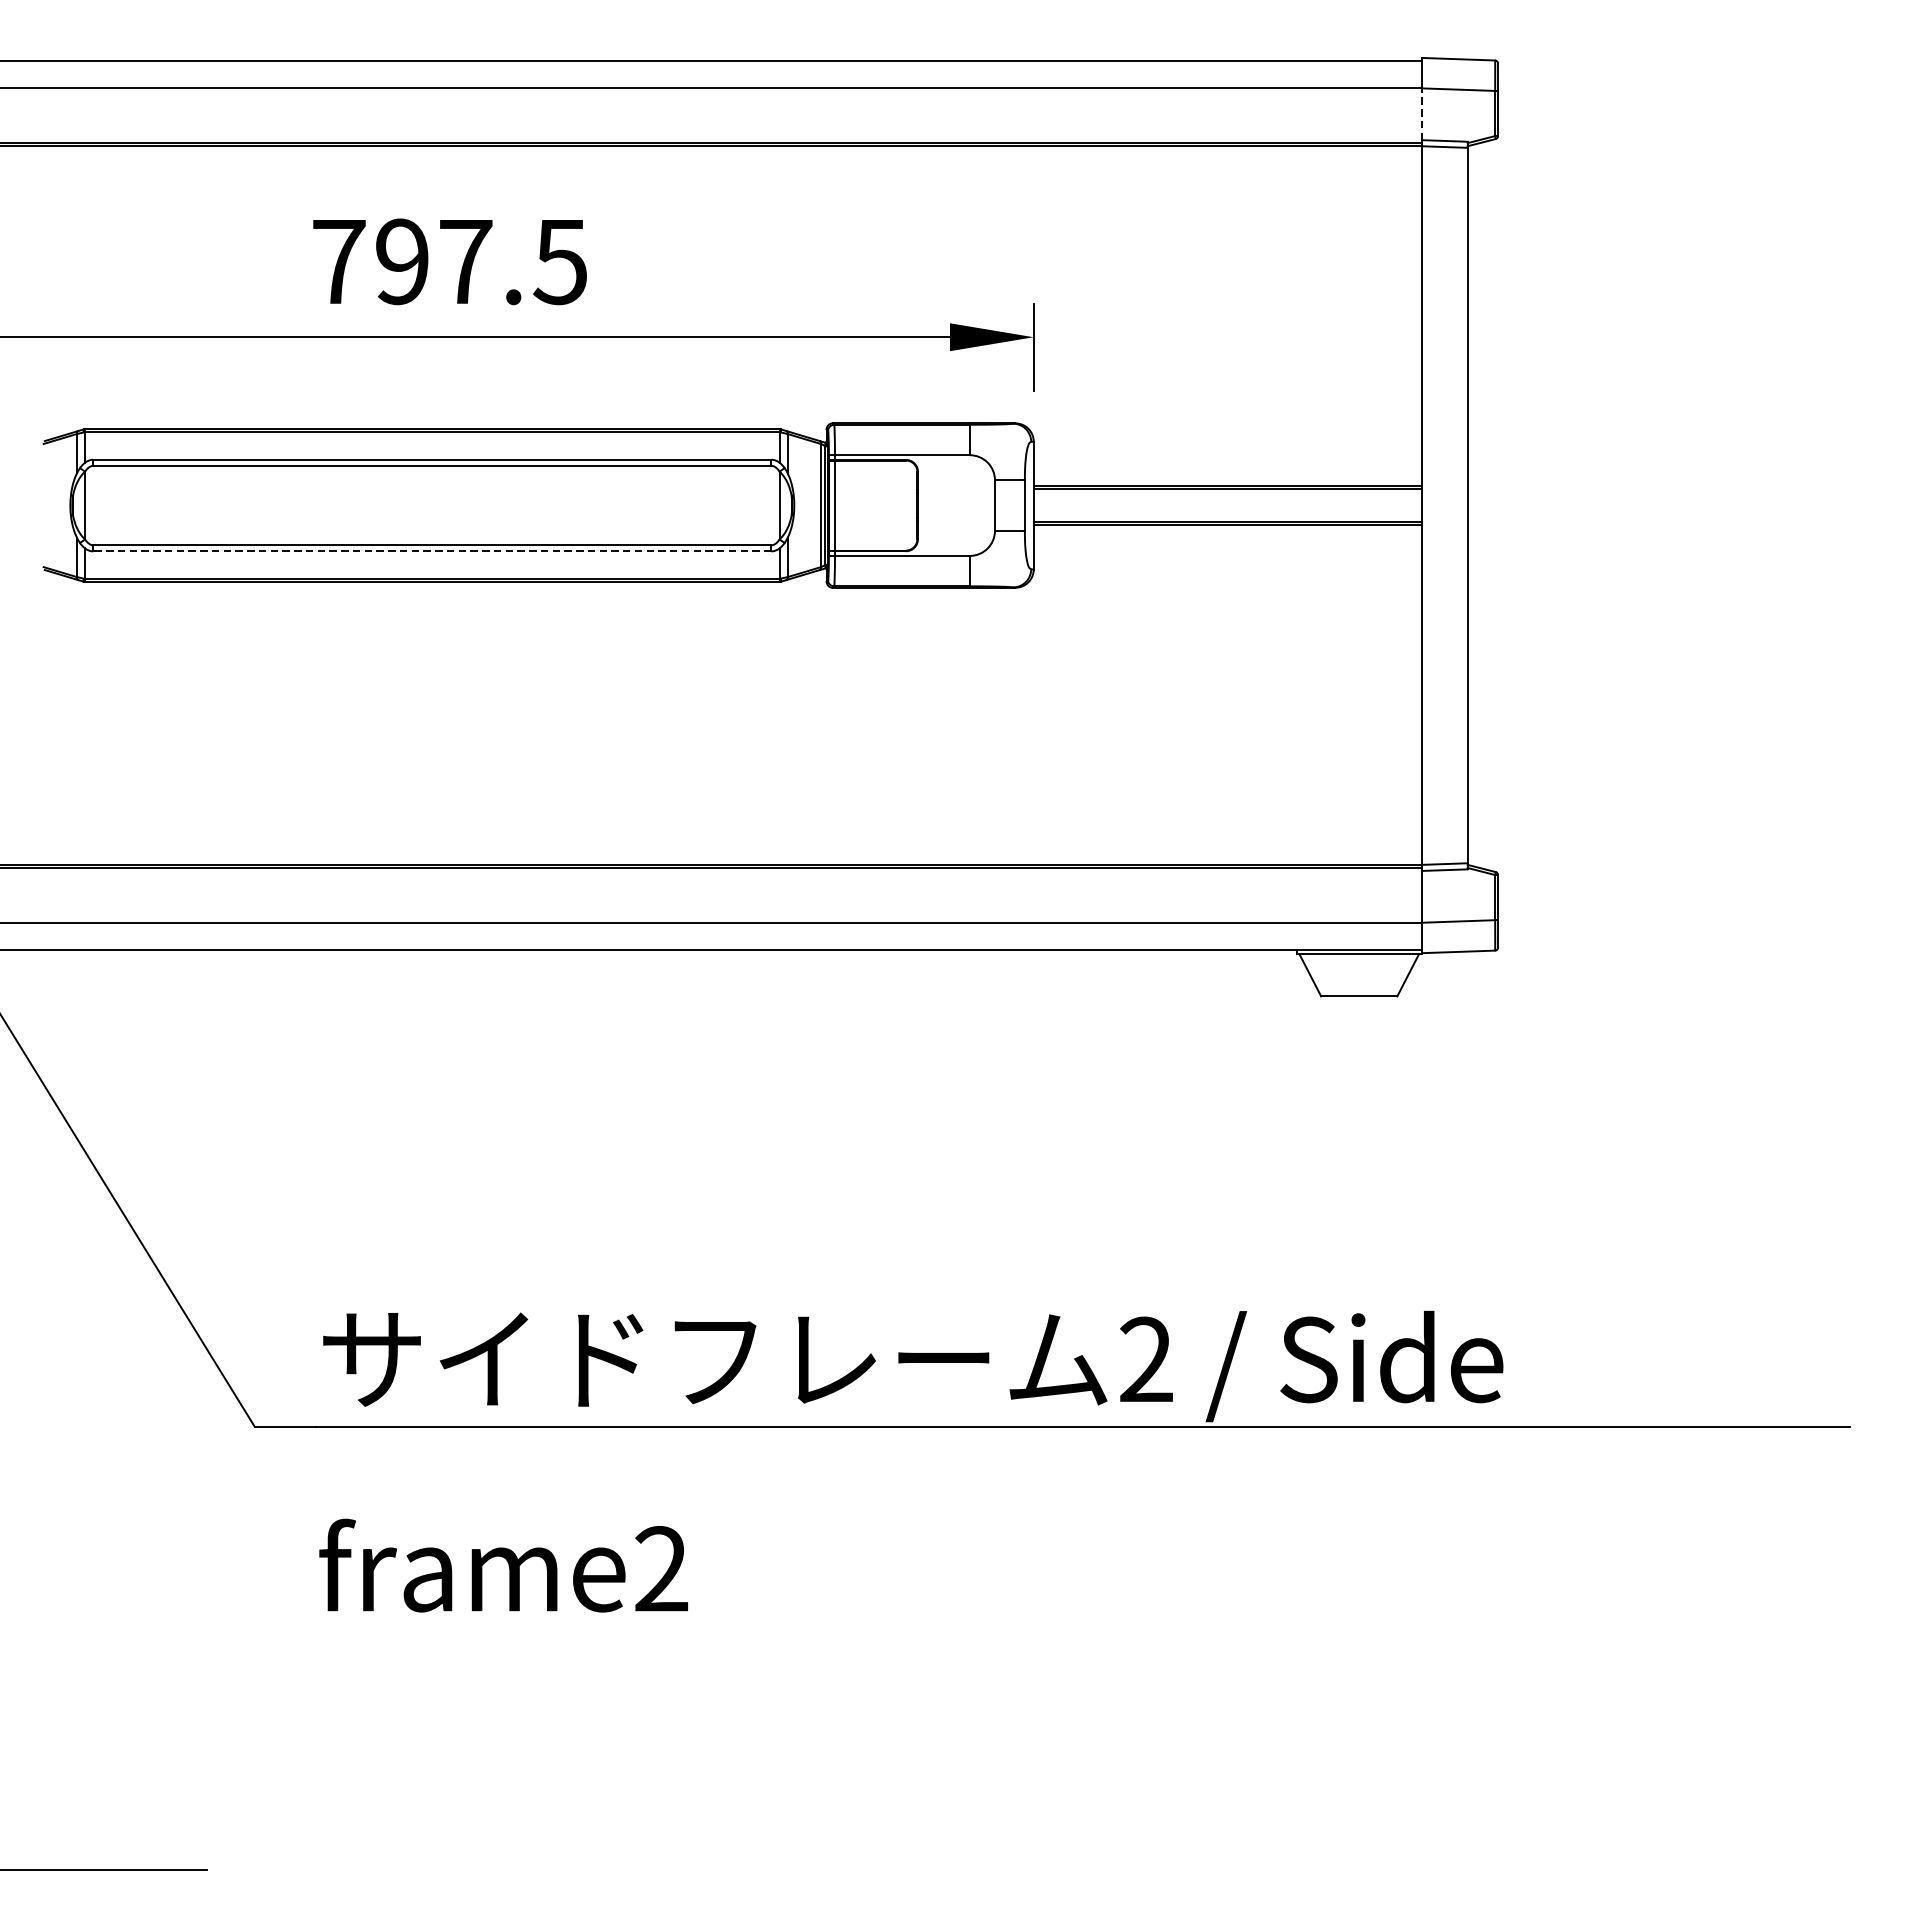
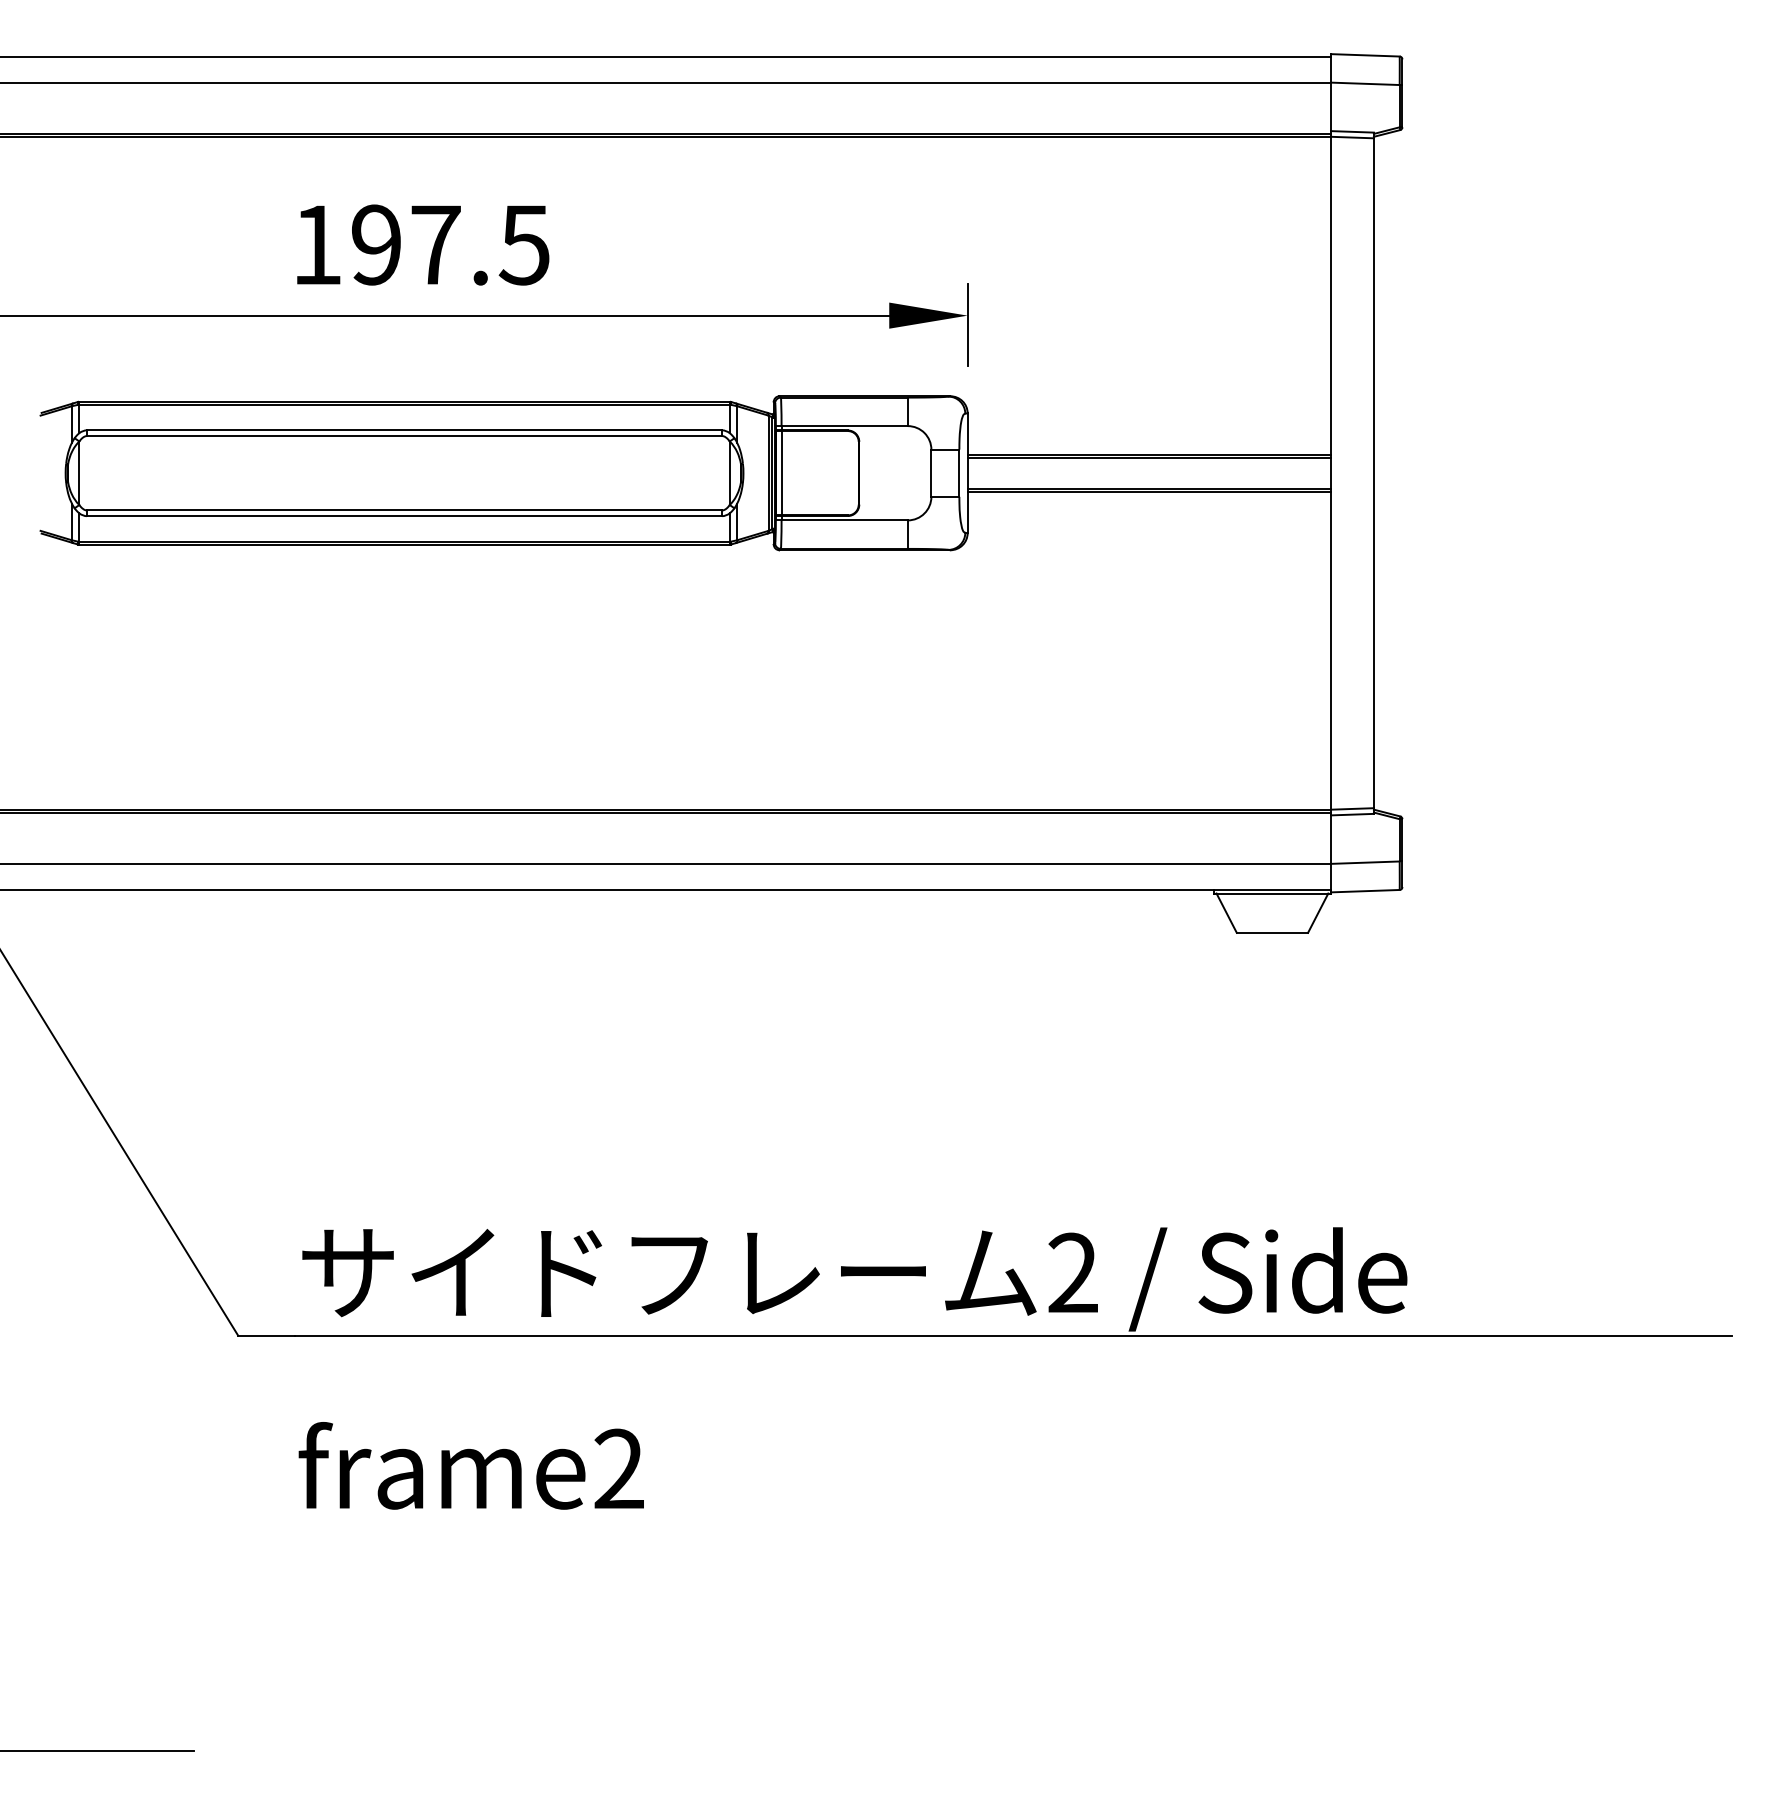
line: (1422, 113) -> (1331, 106), dashed -> solid
text: (339, 261) -> (317, 244), 797.5 -> 197.5
line: (432, 551) -> (404, 516), dashed -> solid

